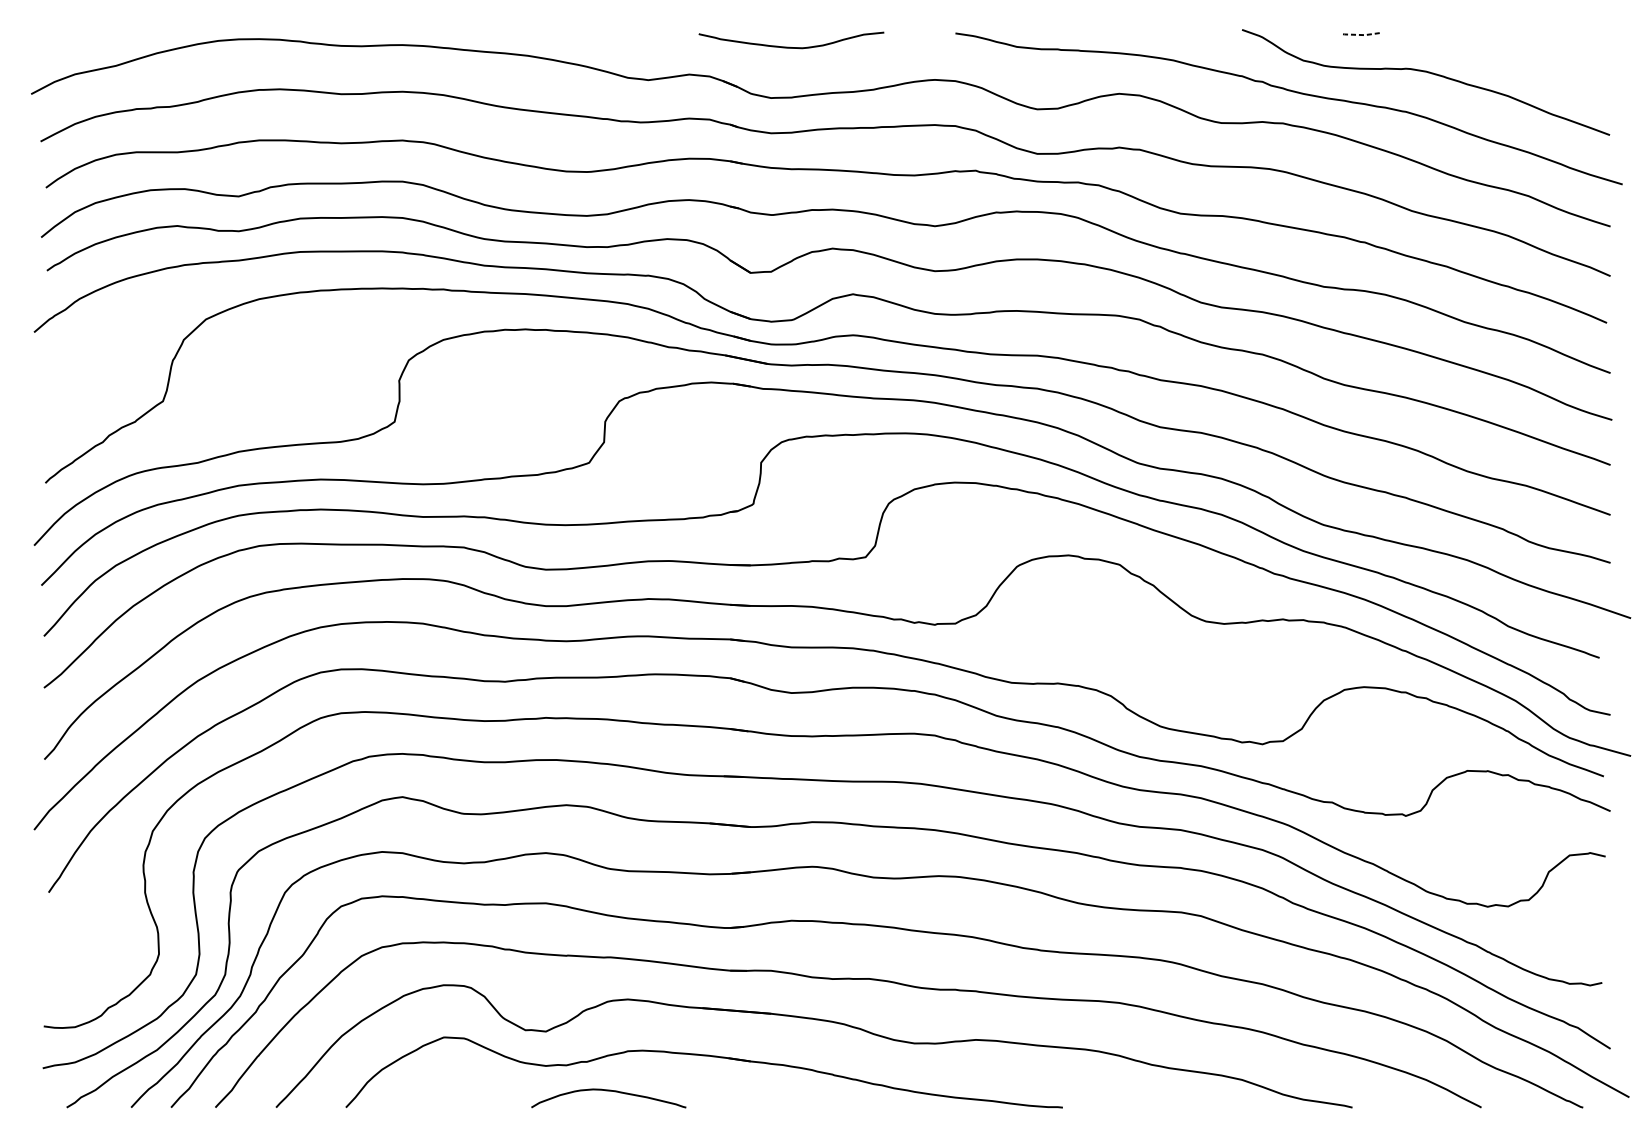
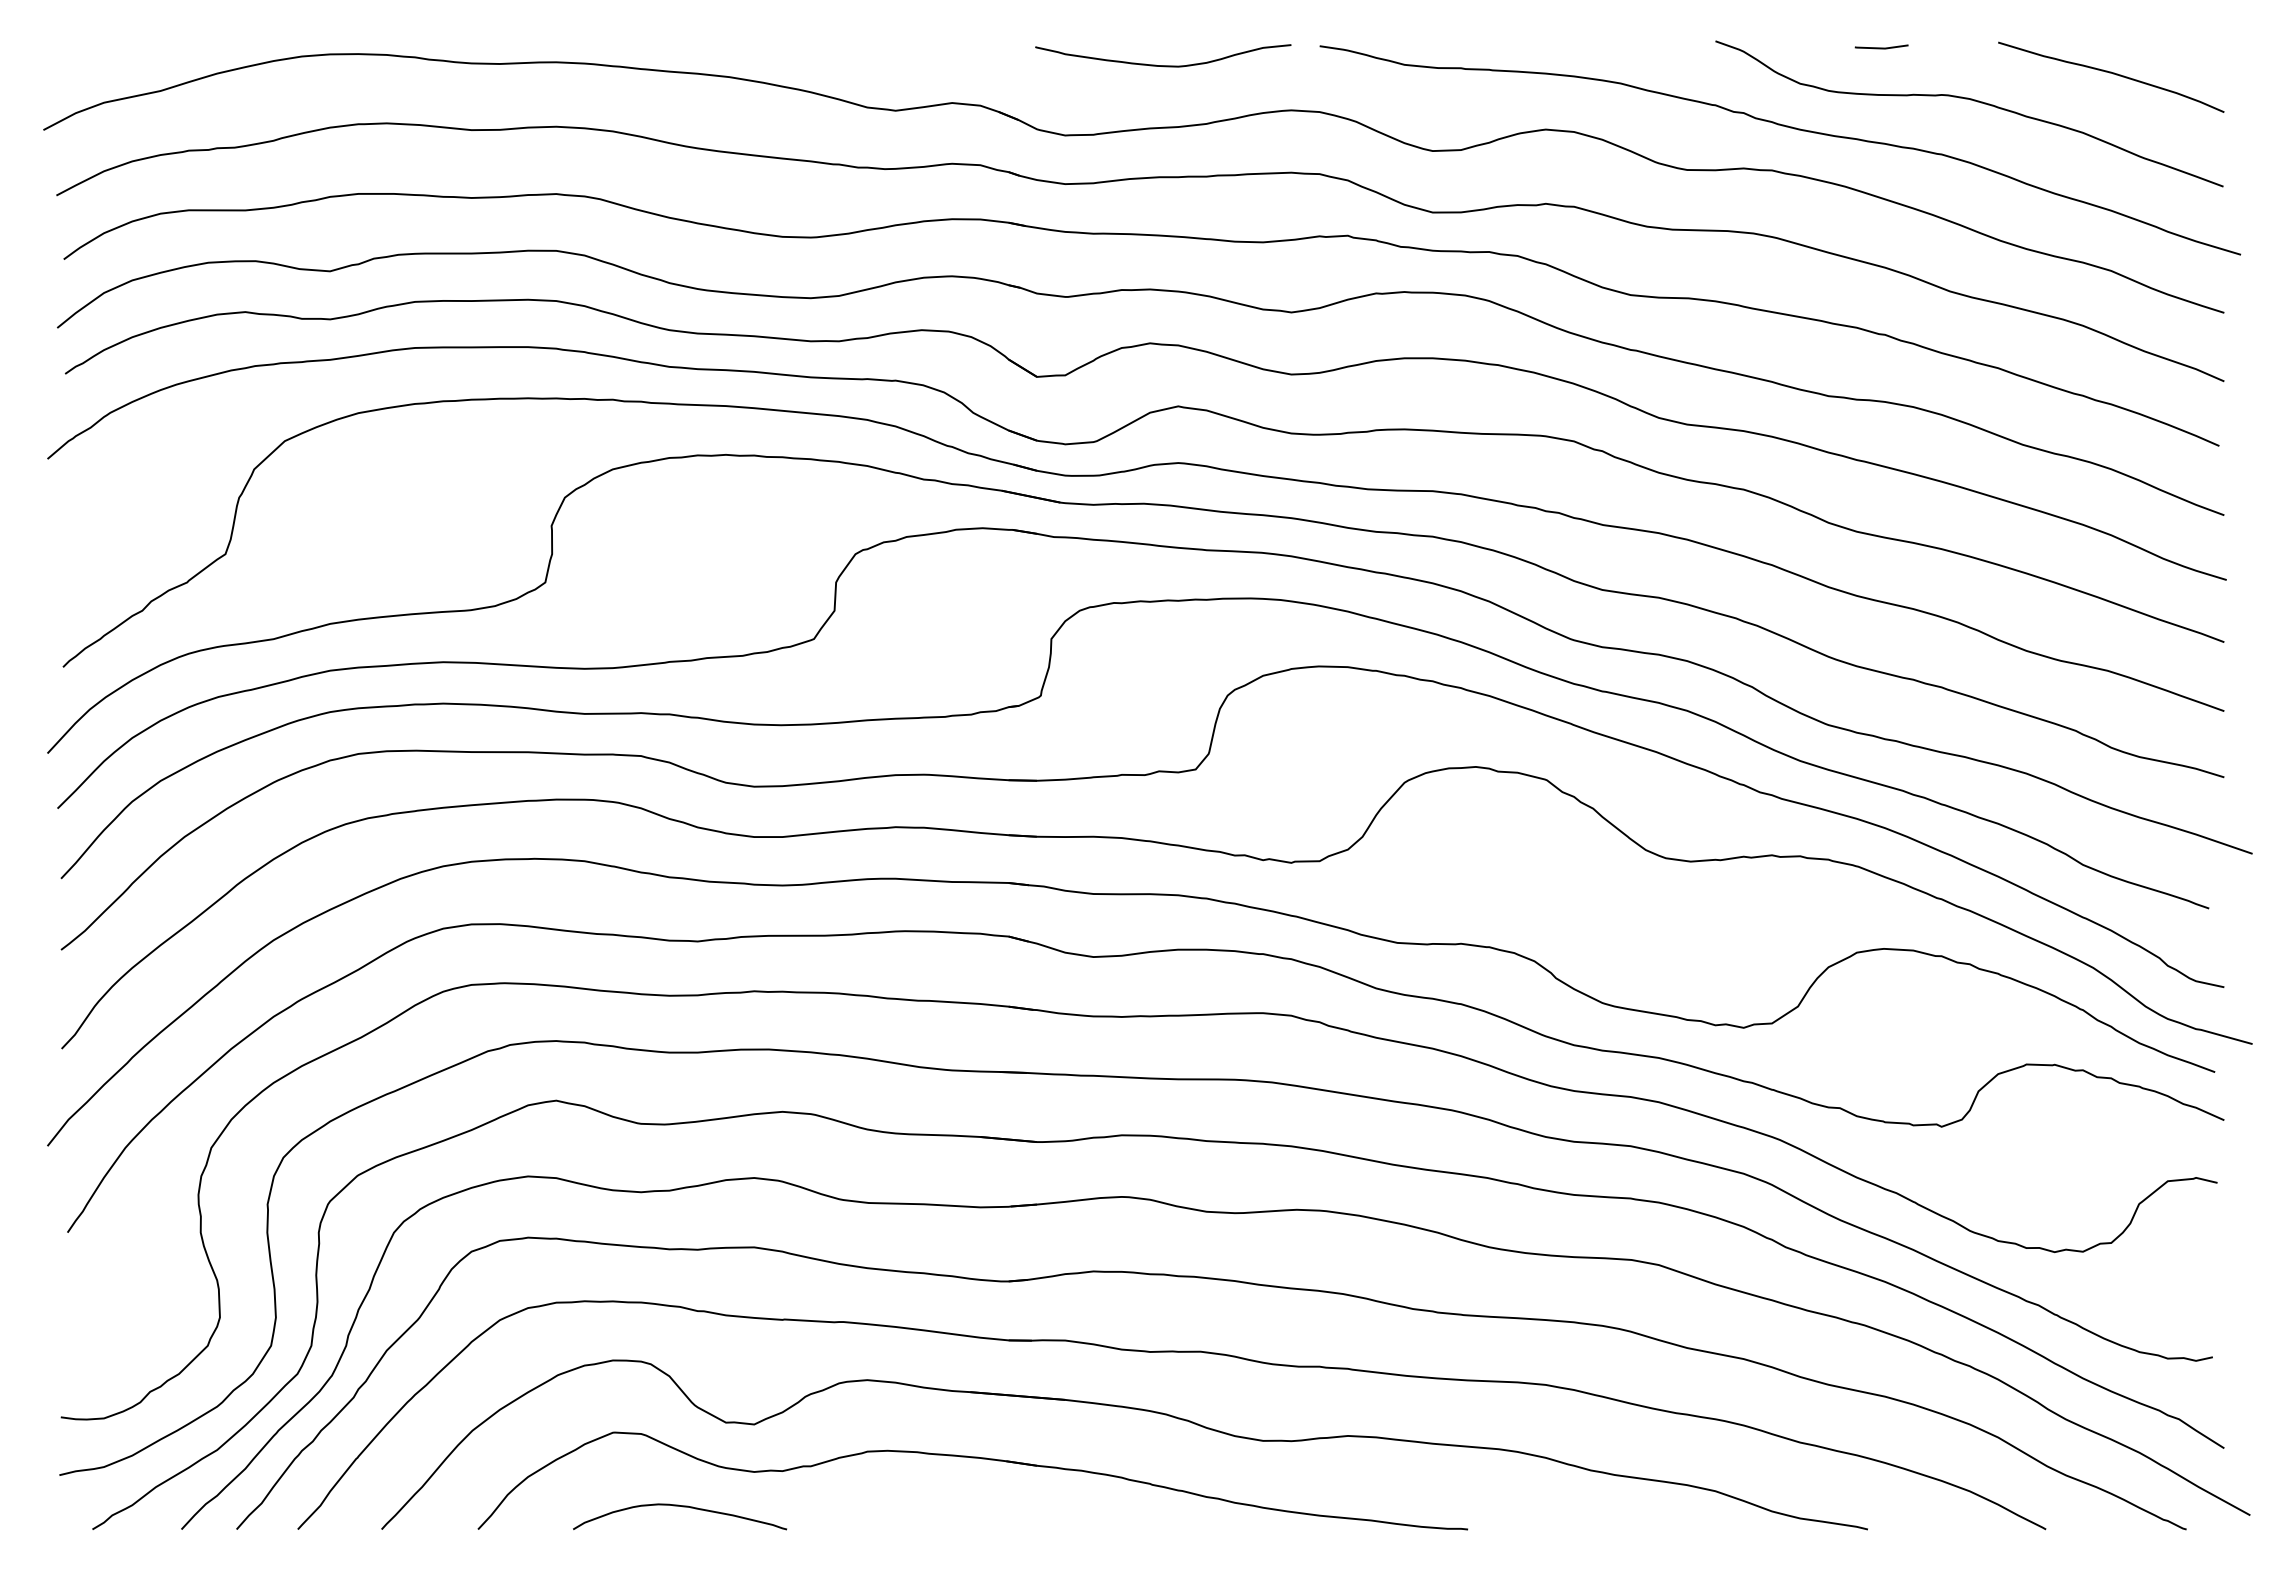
line: (1363, 35) -> (1882, 48), dashed -> solid
curve: (791, 47) -> (1163, 65), moved
curve: (1530, 53) -> (2113, 74), added
curve: (610, 1091) -> (682, 1507), moved

